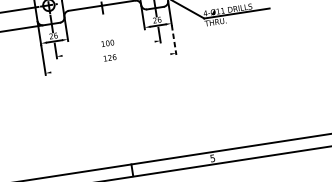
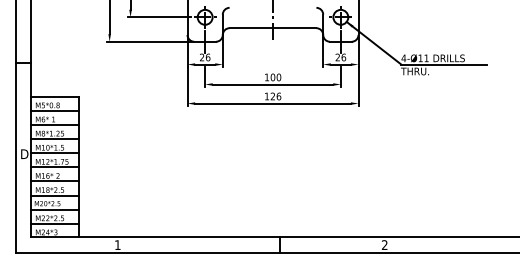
line: (174, 40) -> (358, 86), dashed -> solid
line: (108, 48) -> (272, 84), added
line: (110, 63) -> (272, 103), added
text: (212, 158) -> (384, 245), 5 -> 2

